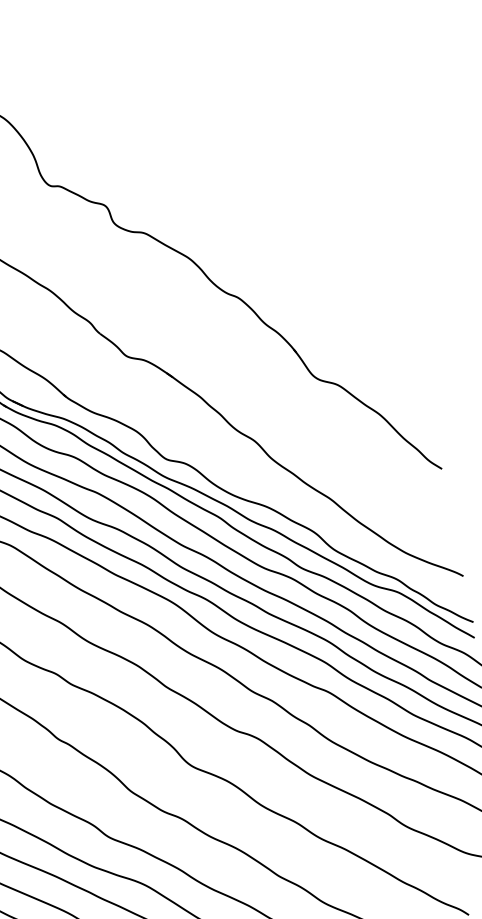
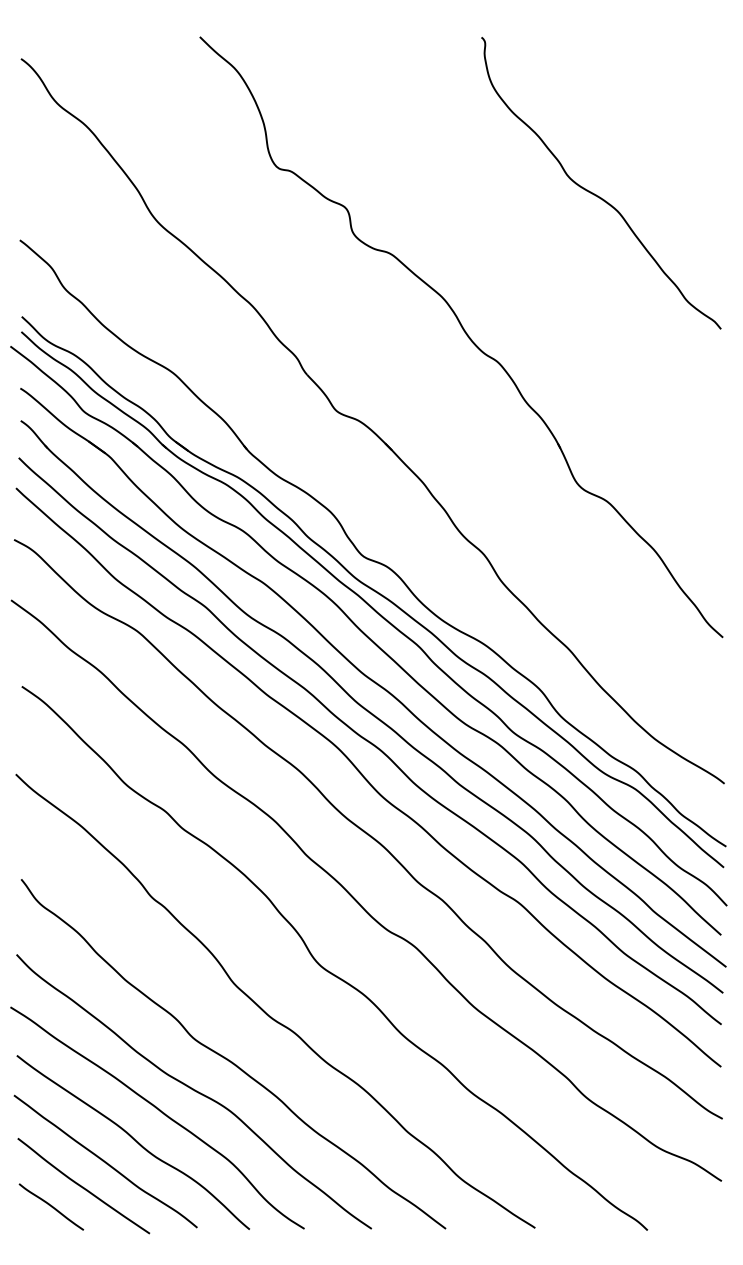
curve: (287, 161) -> (596, 194), added

